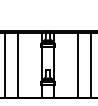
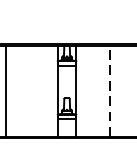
line: (17, 64) -> (24, 90), removed
line: (78, 64) -> (109, 90), solid -> dashed
line: (91, 64) -> (128, 90), removed

